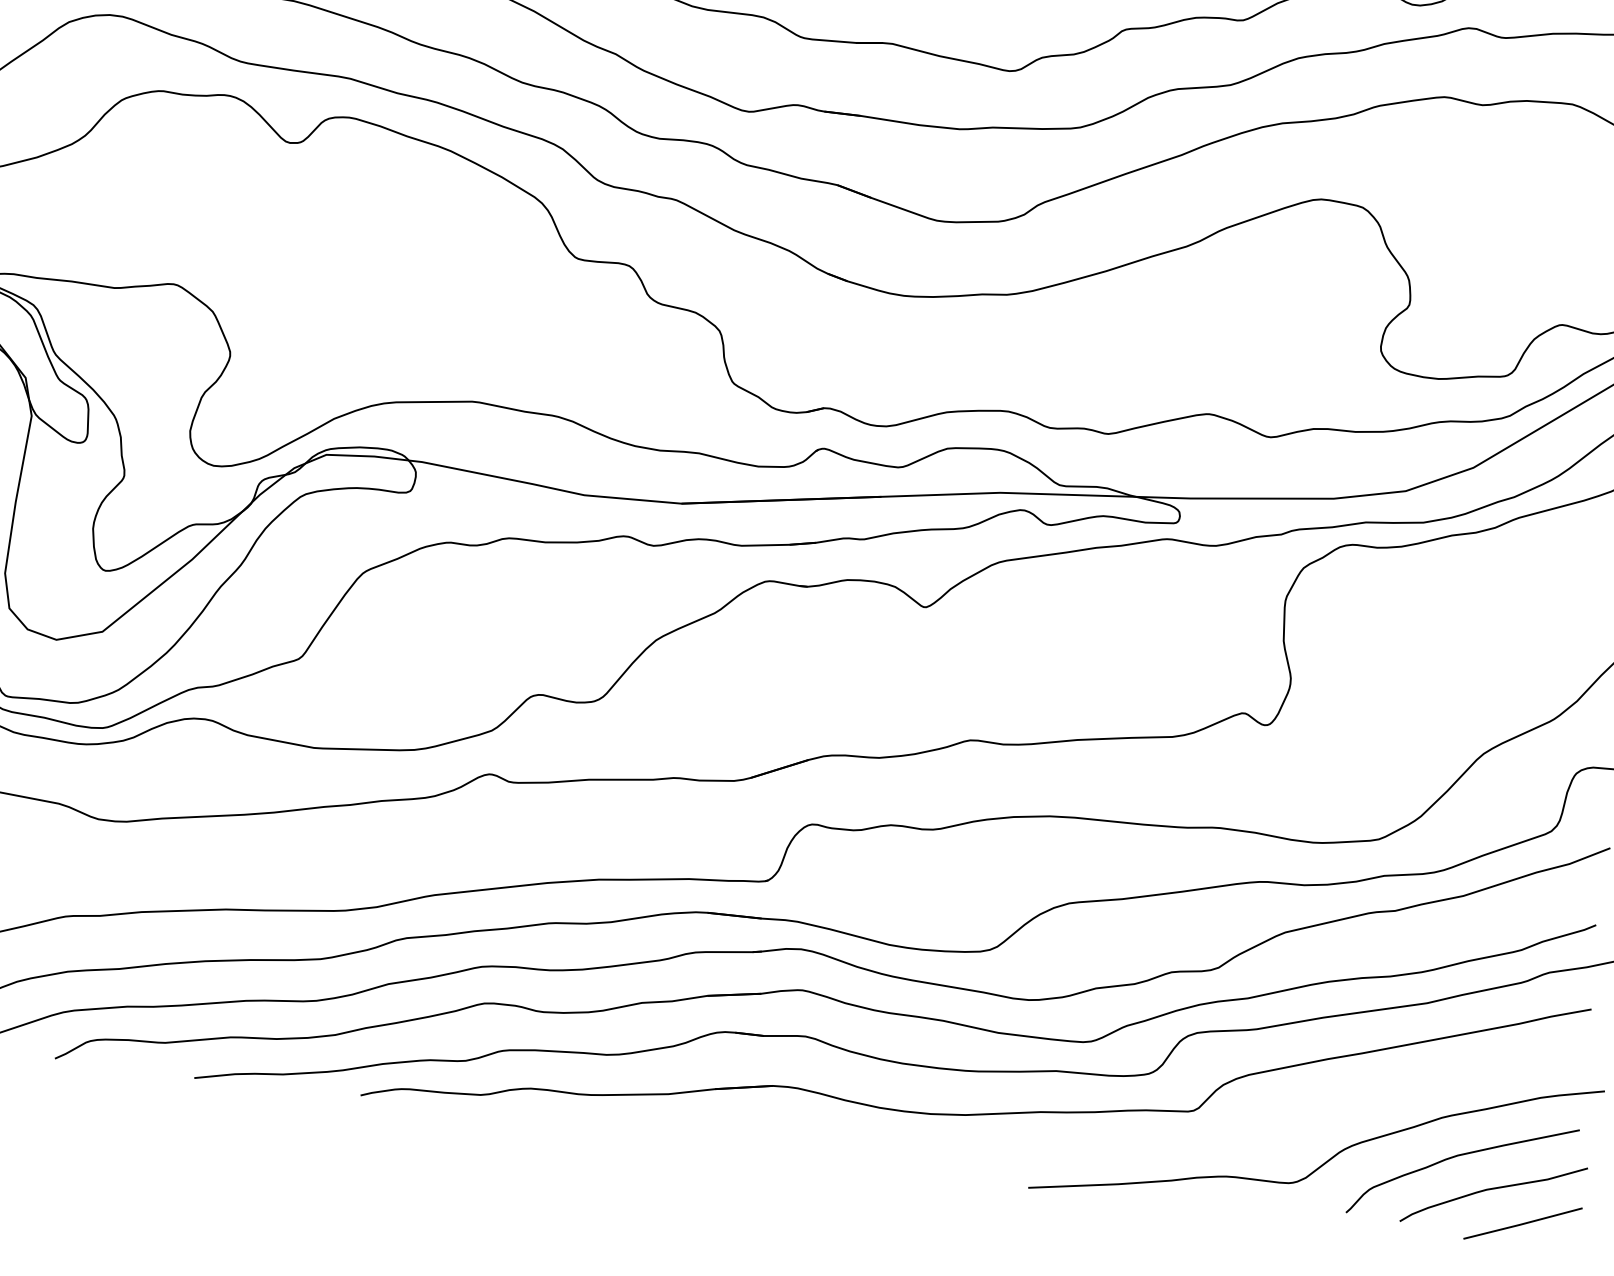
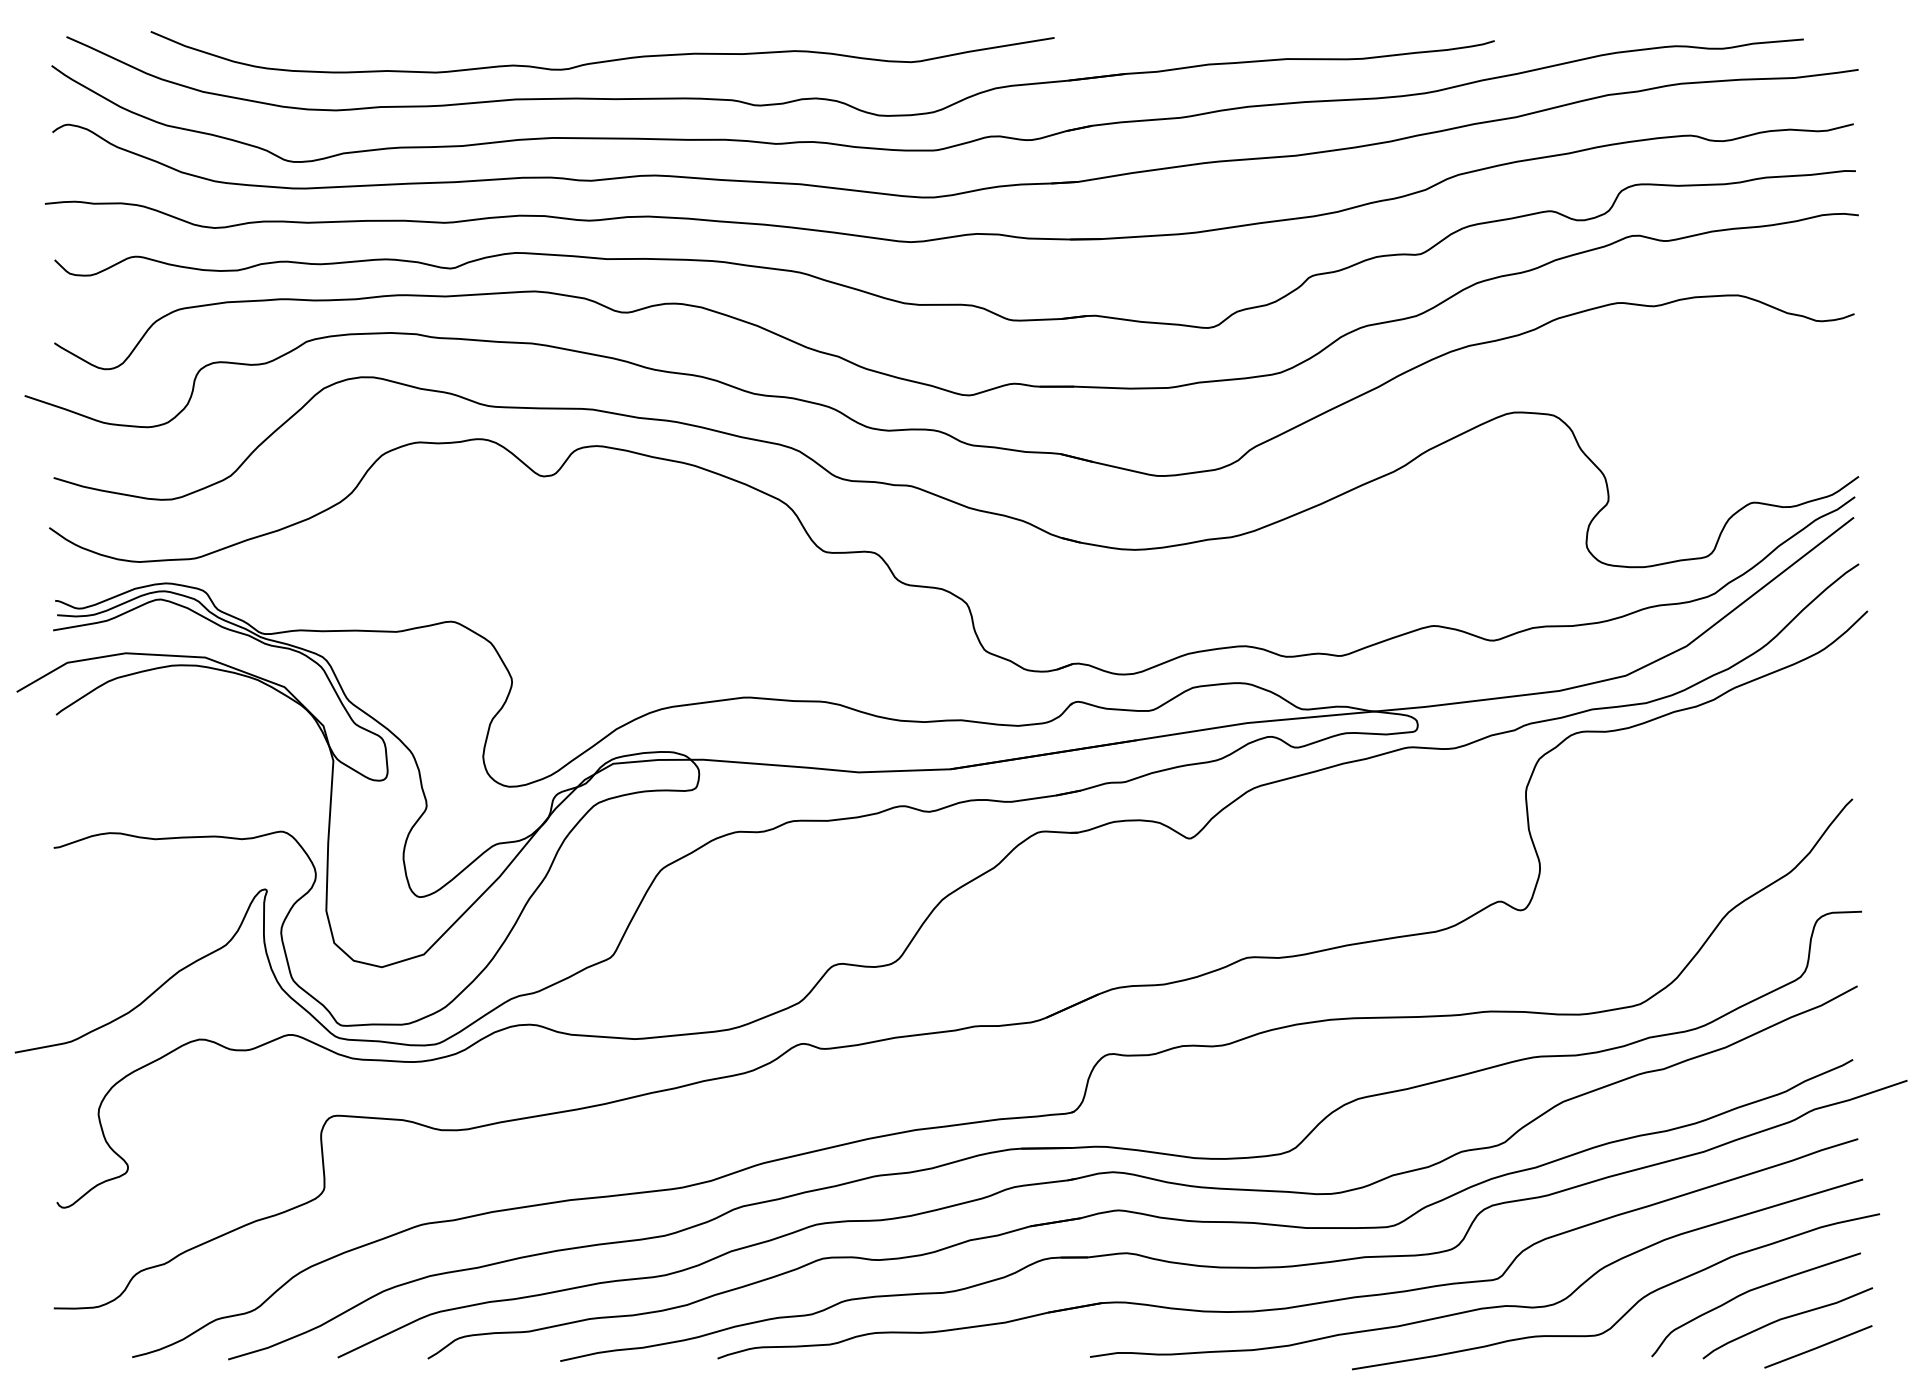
curve: (1172, 1139) -> (1481, 1307), added

